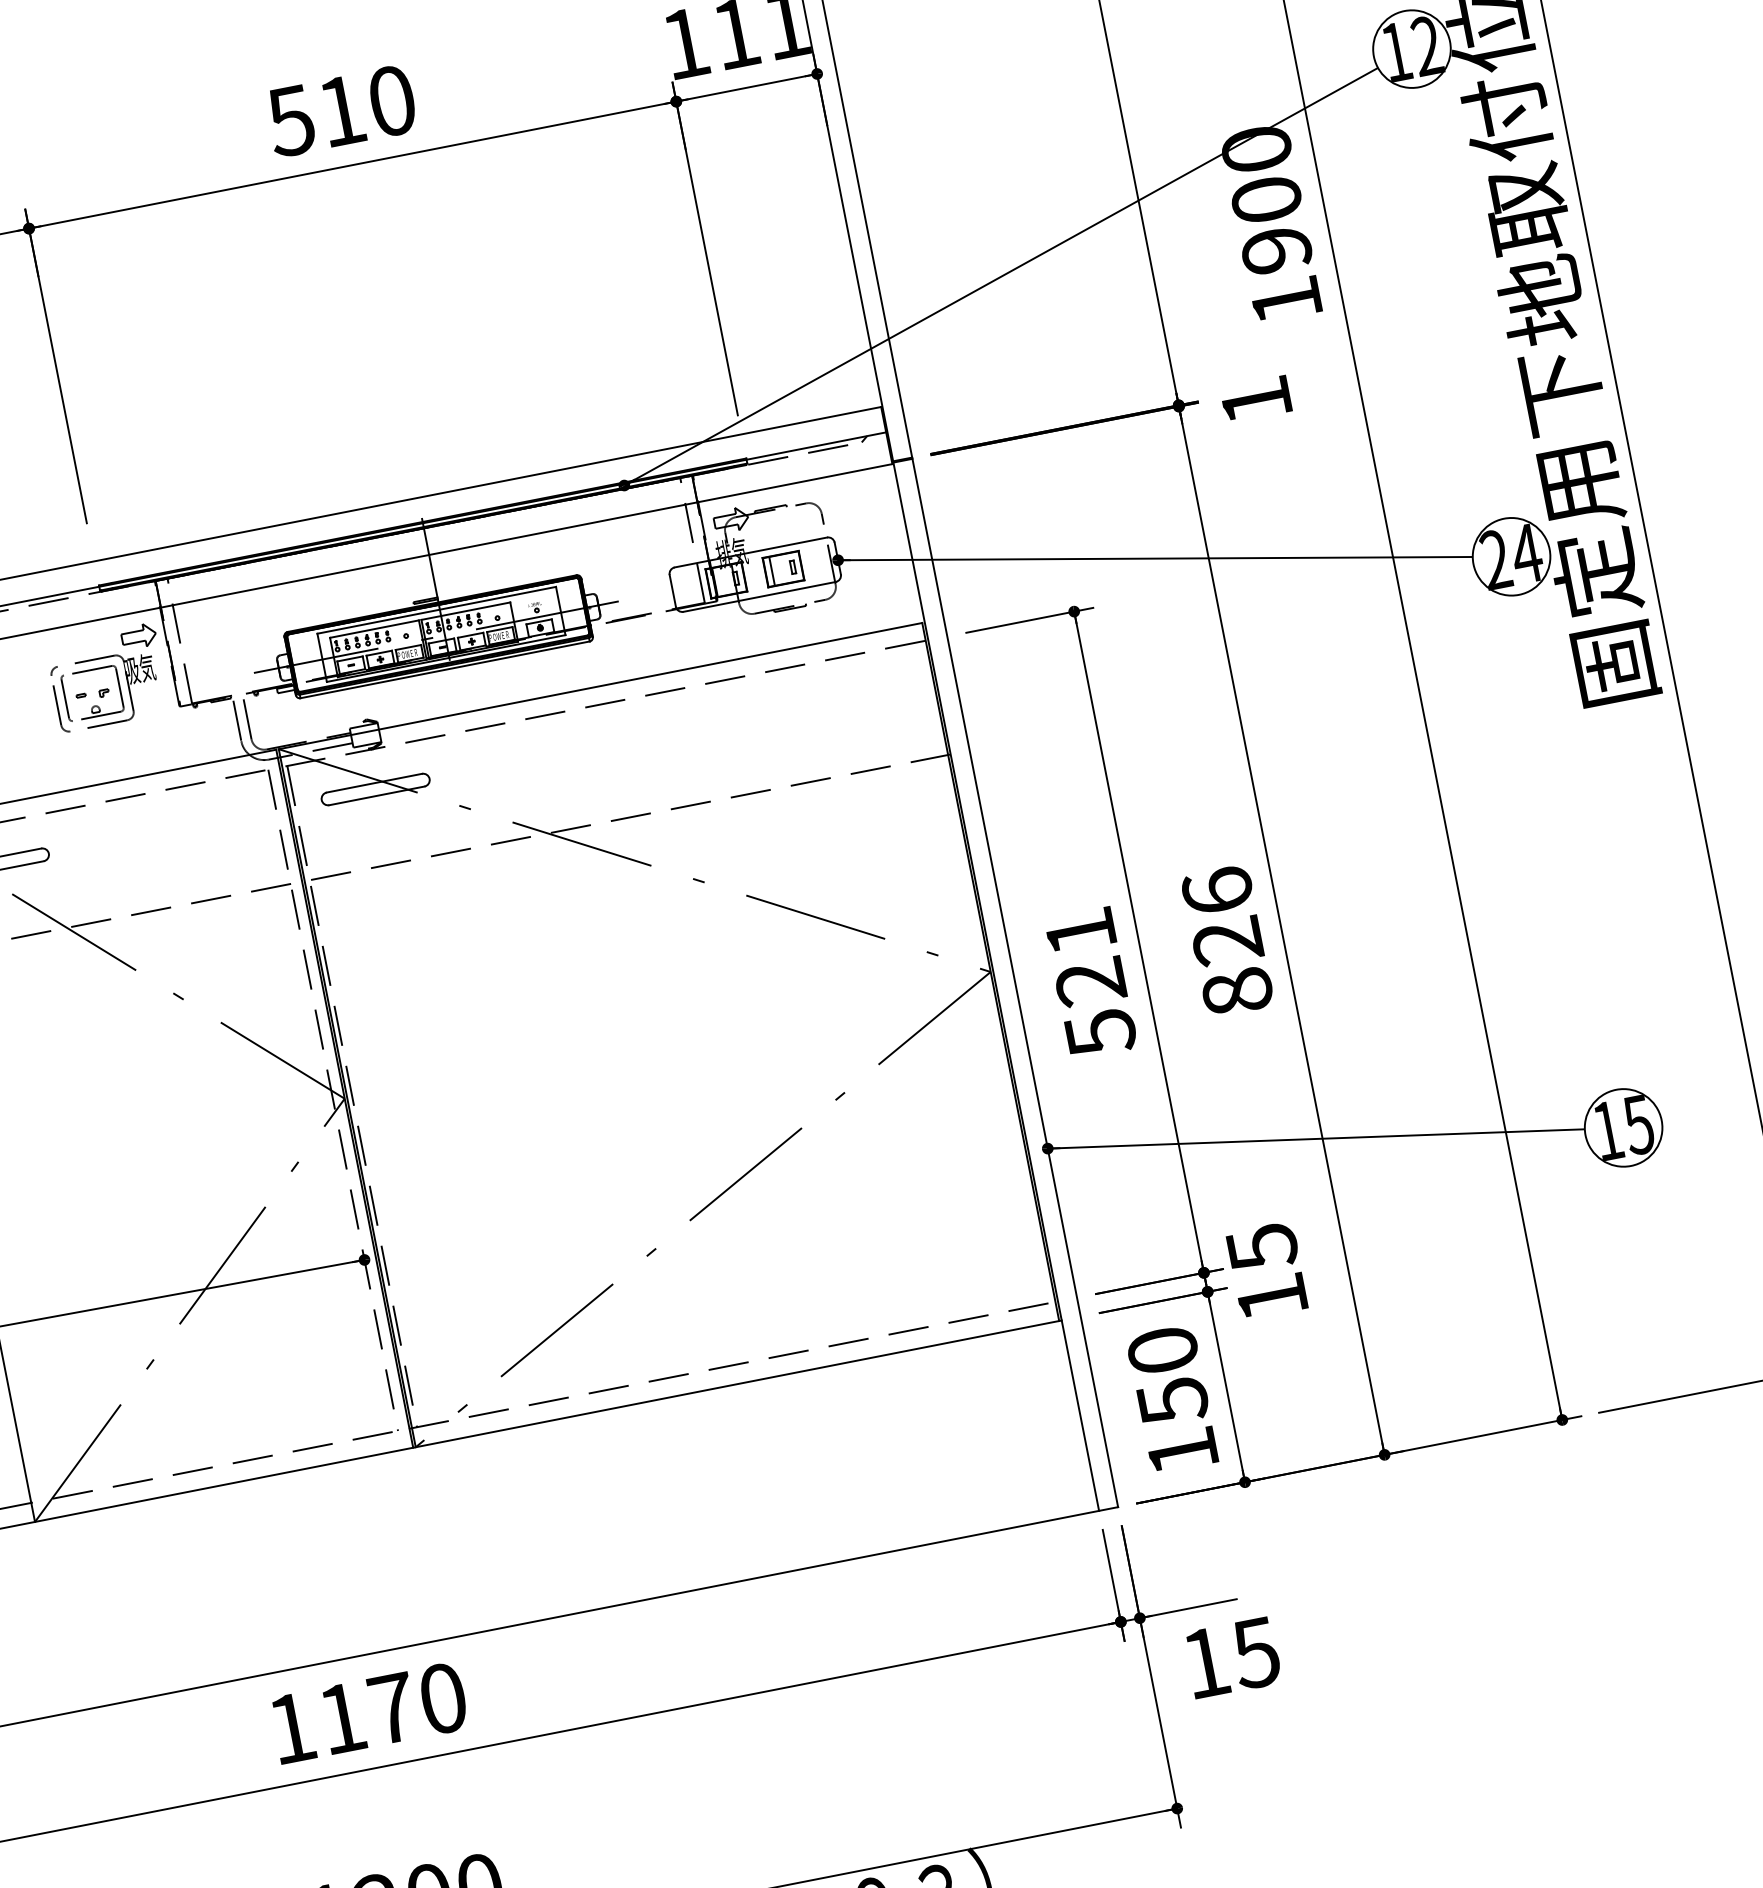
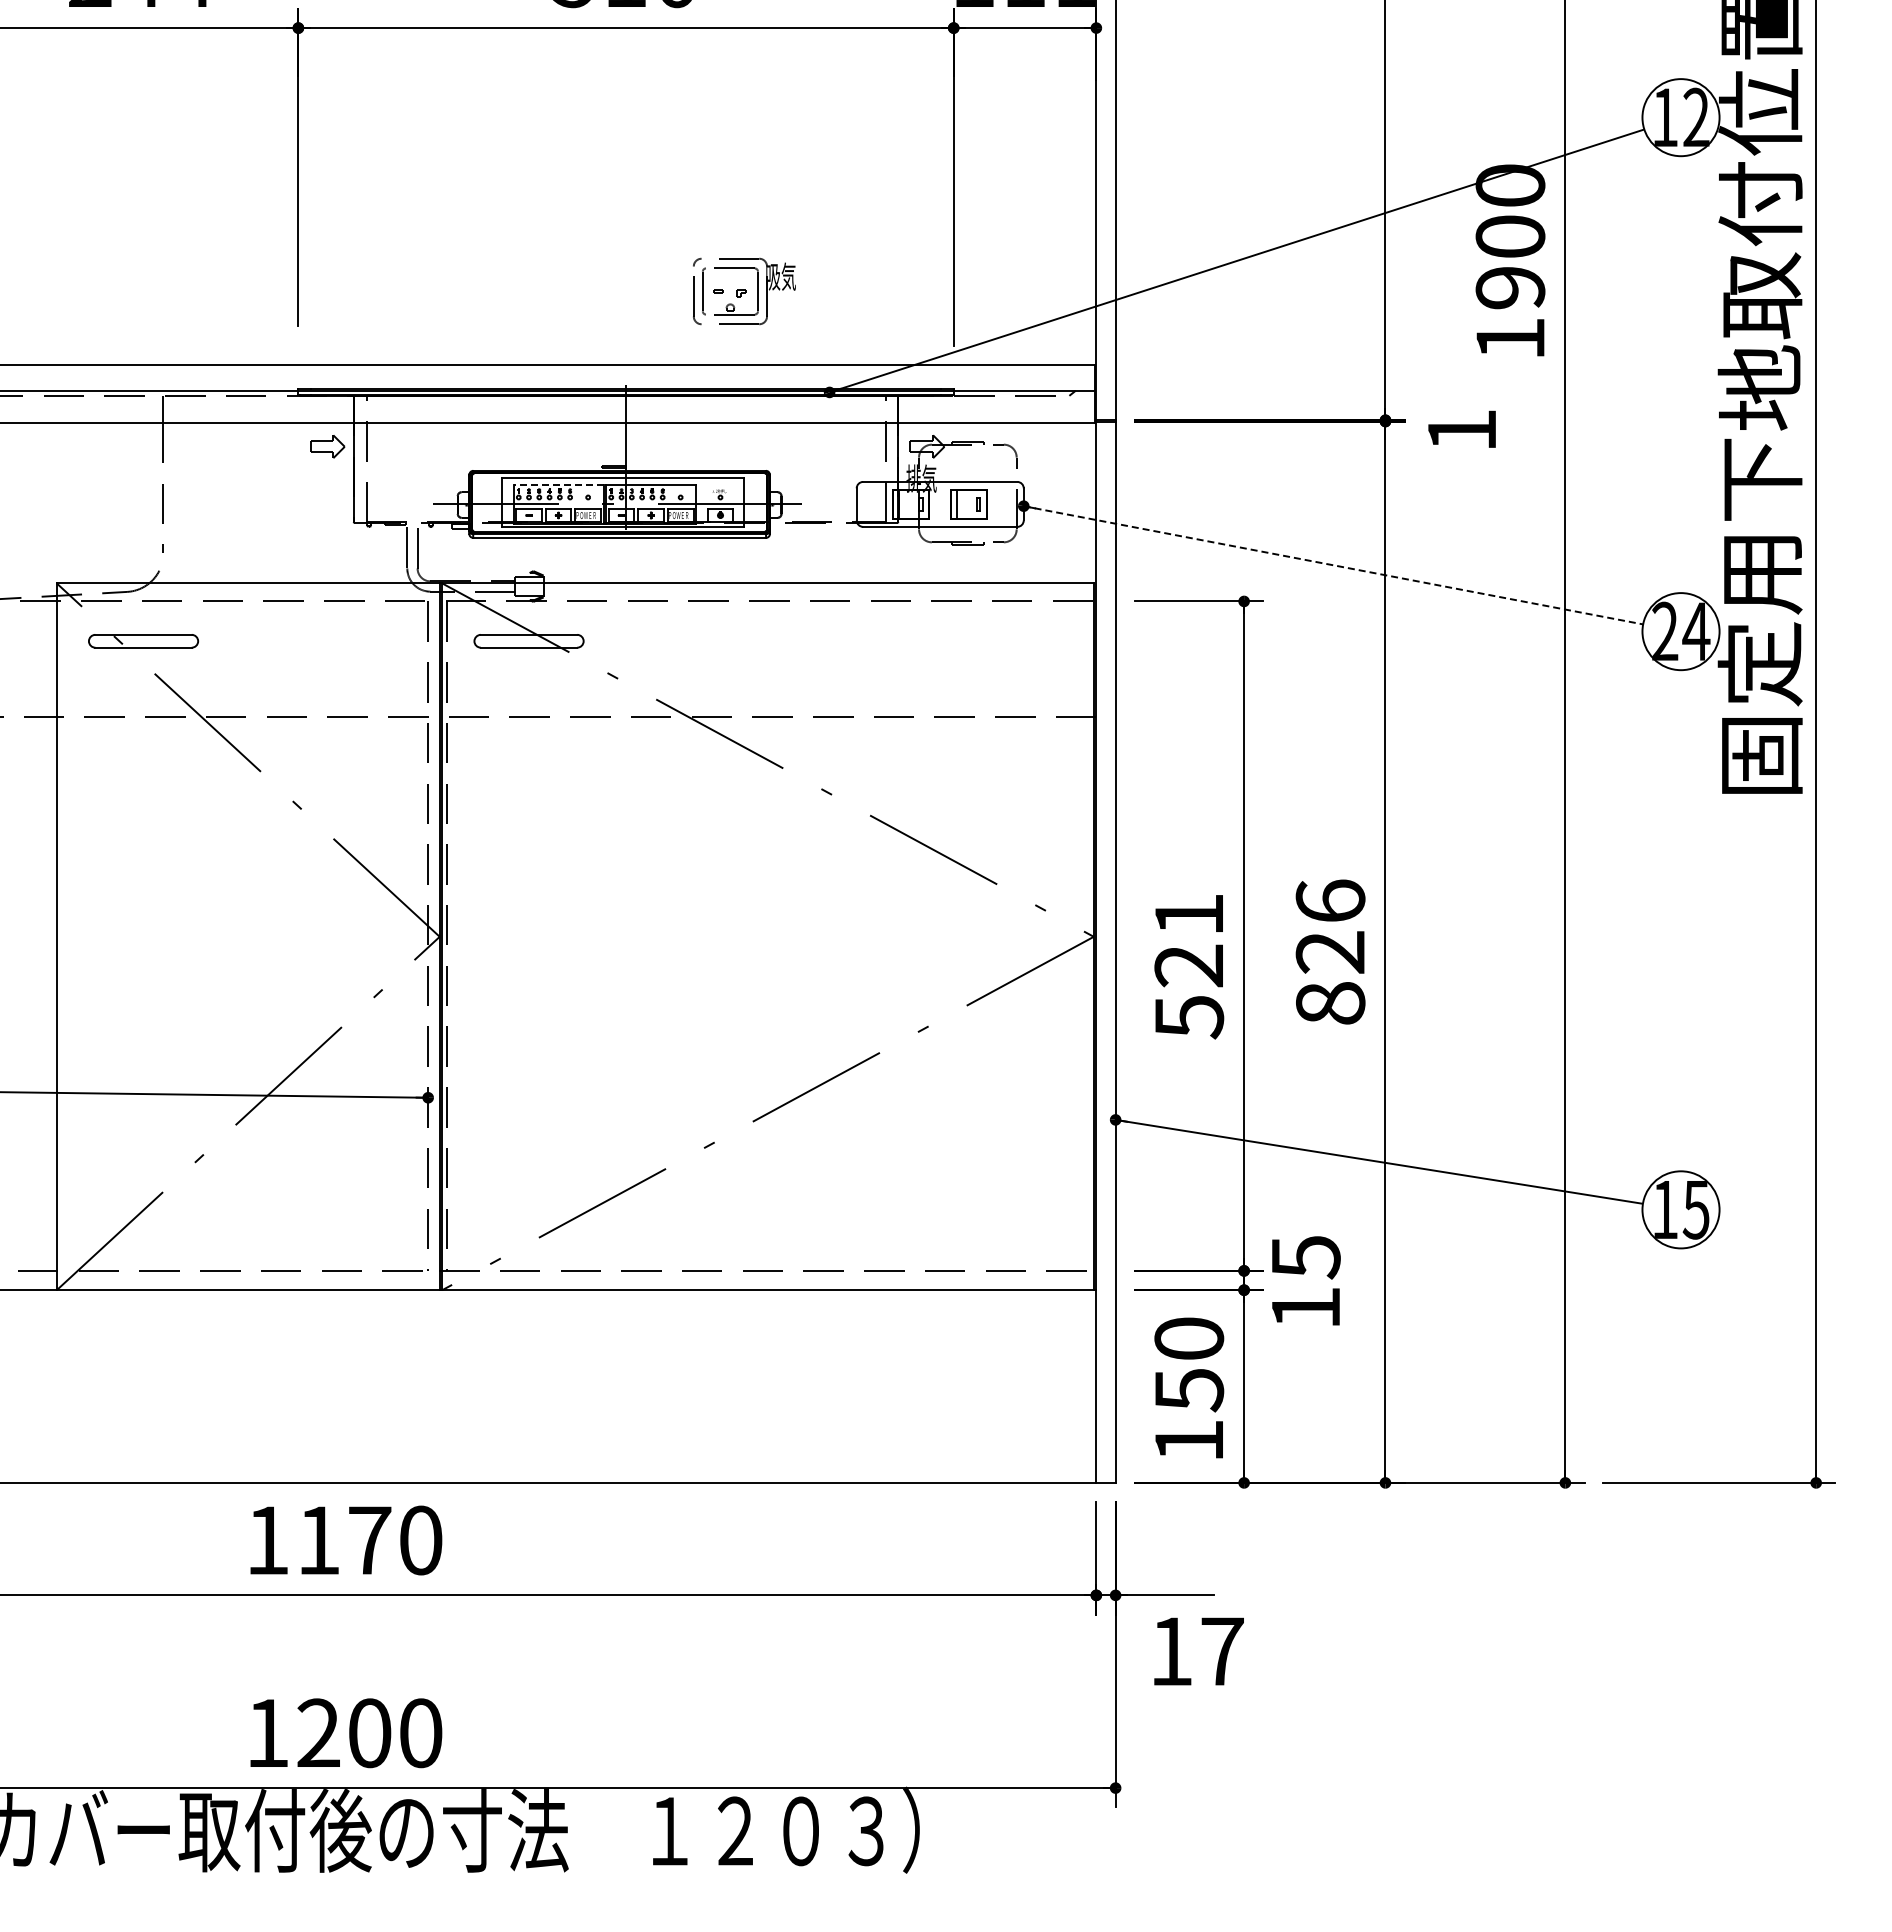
line: (1155, 558) -> (1333, 565), solid -> dashed
line: (374, 628) -> (558, 484), solid -> dashed
part: (106, 690) -> (744, 291), moved
text: (1255, 1653) -> (1221, 1651), 15 -> 17

